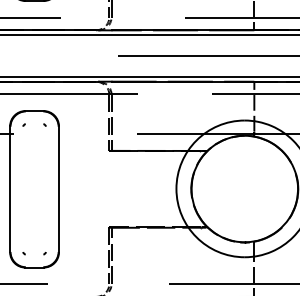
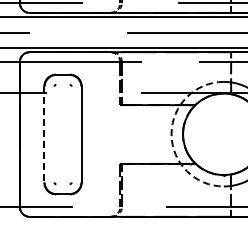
arc: (176, 189) -> (171, 134), solid -> dashed
line: (10, 190) -> (44, 135), solid -> dashed

